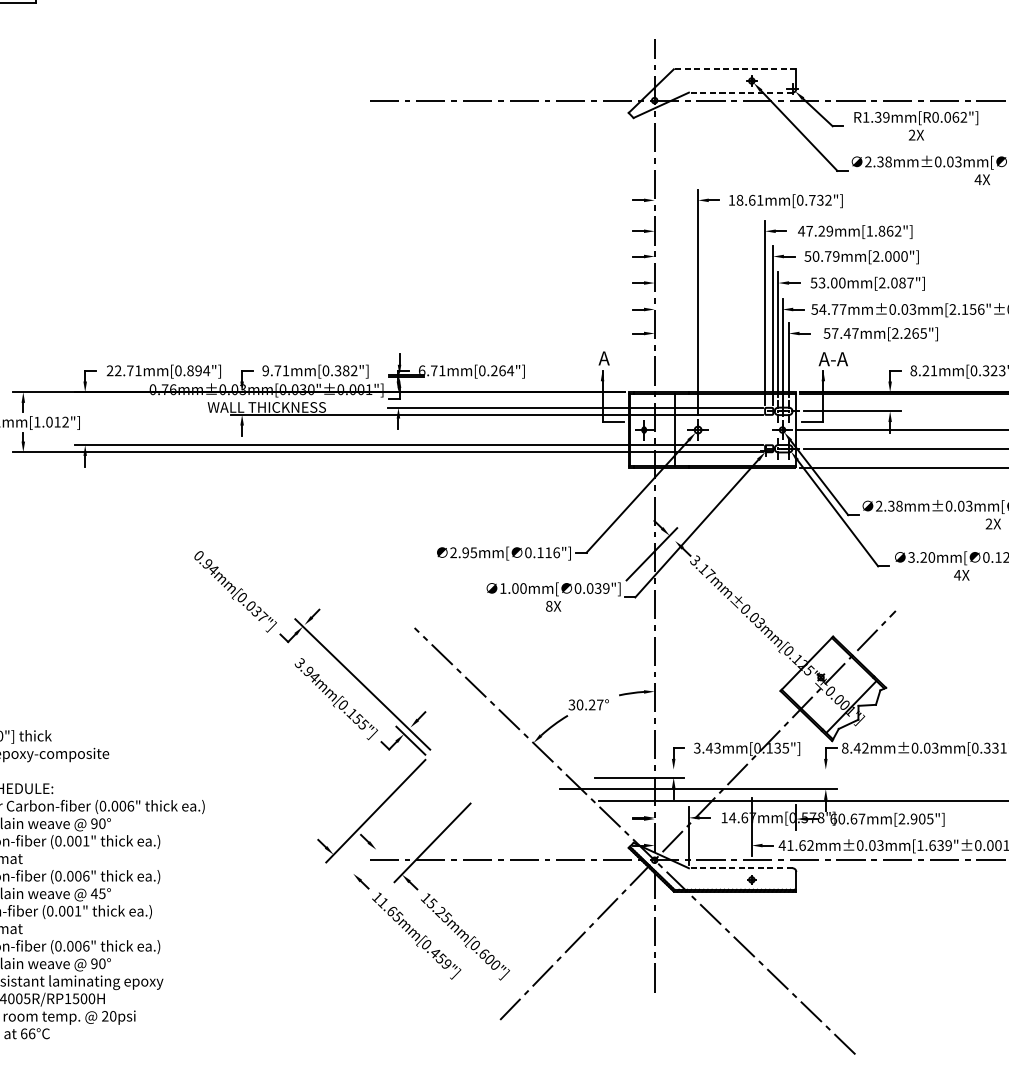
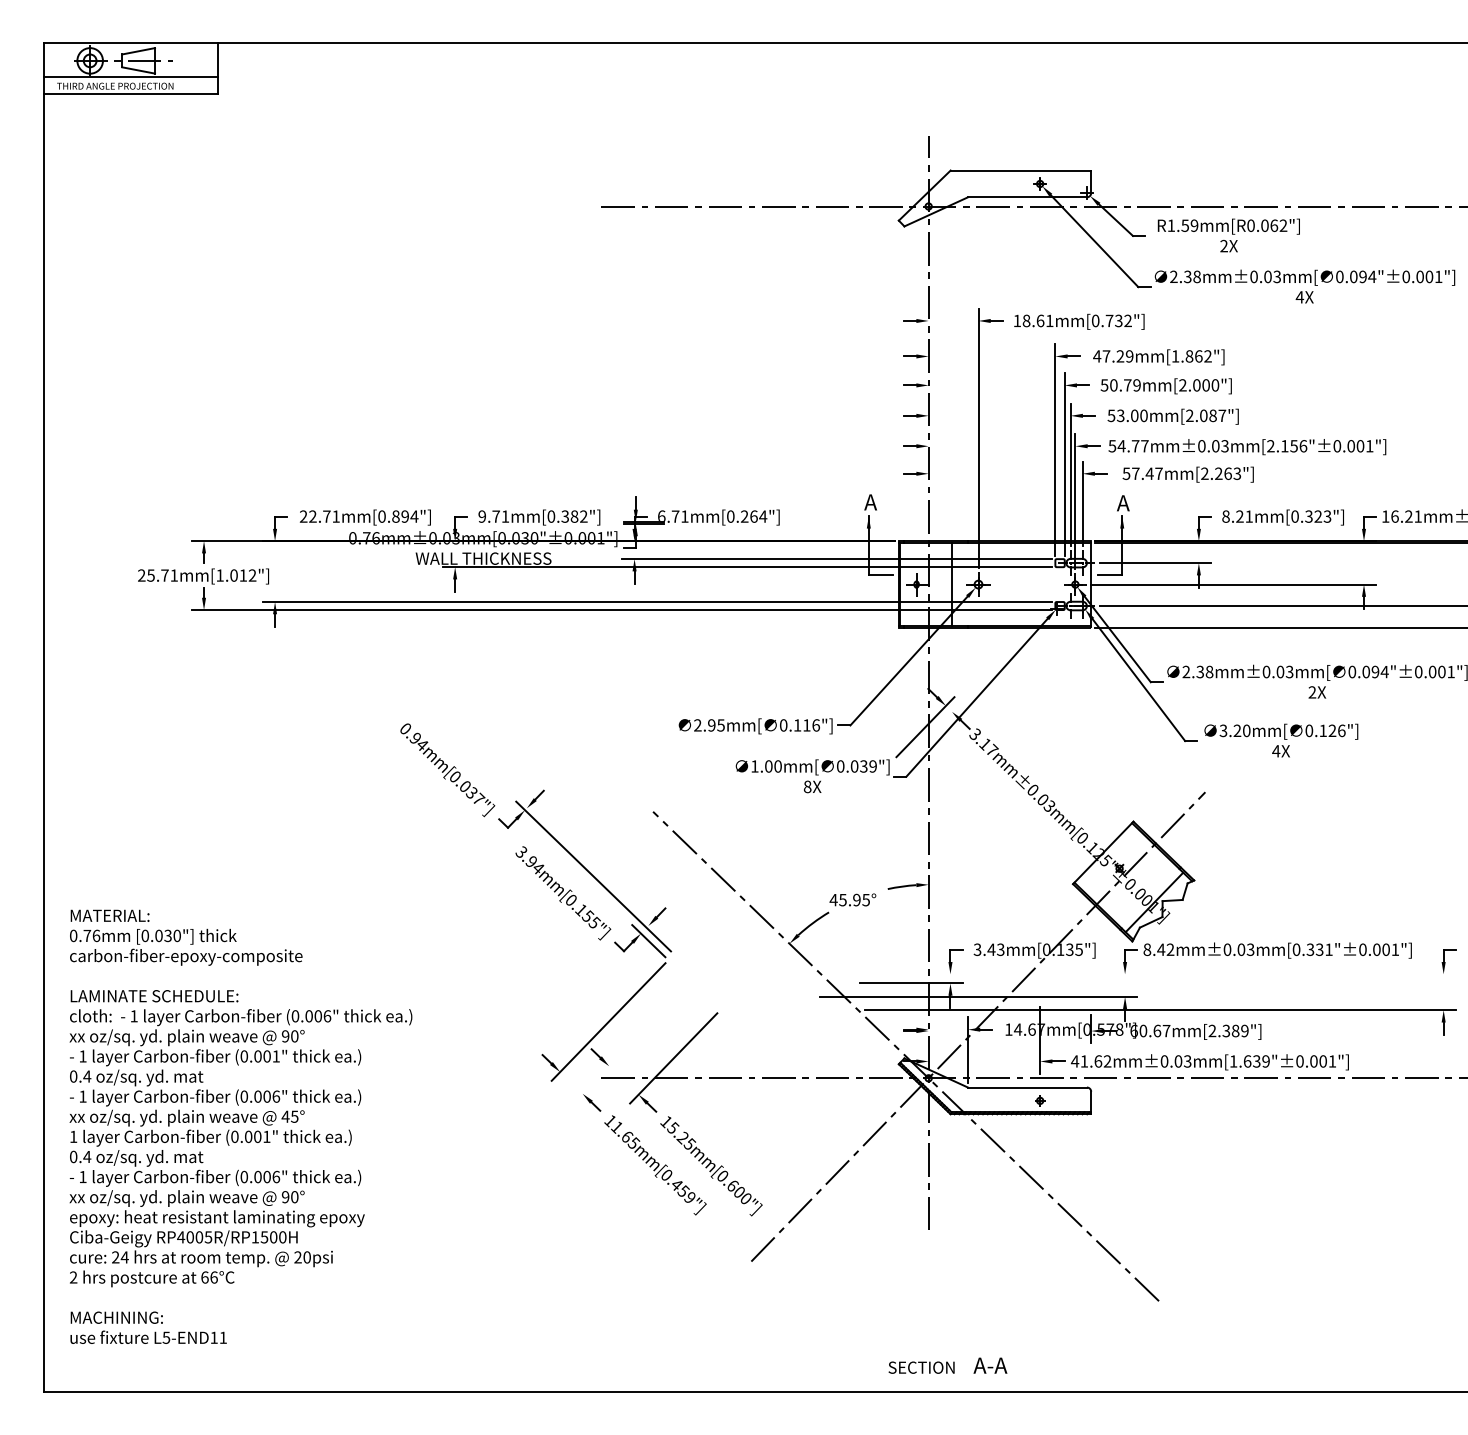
line: (734, 69) -> (1020, 170), dashed -> solid
line: (739, 92) -> (1026, 197), dashed -> solid
text: (878, 117) -> (1185, 225), R1.39mm[R0.062"] -> R1.59mm[R0.062"]
text: (923, 333) -> (1237, 473), 57.47mm[2.265"] -> 57.47mm[2.263"]
text: (839, 359) -> (1140, 503), A-A -> A
text: (585, 704) -> (849, 899), 30.27° -> 45.95°
text: (922, 818) -> (1235, 1030), 60.67mm[2.905"] -> 60.67mm[2.389"]
line: (739, 868) -> (1026, 1087), dashed -> solid

